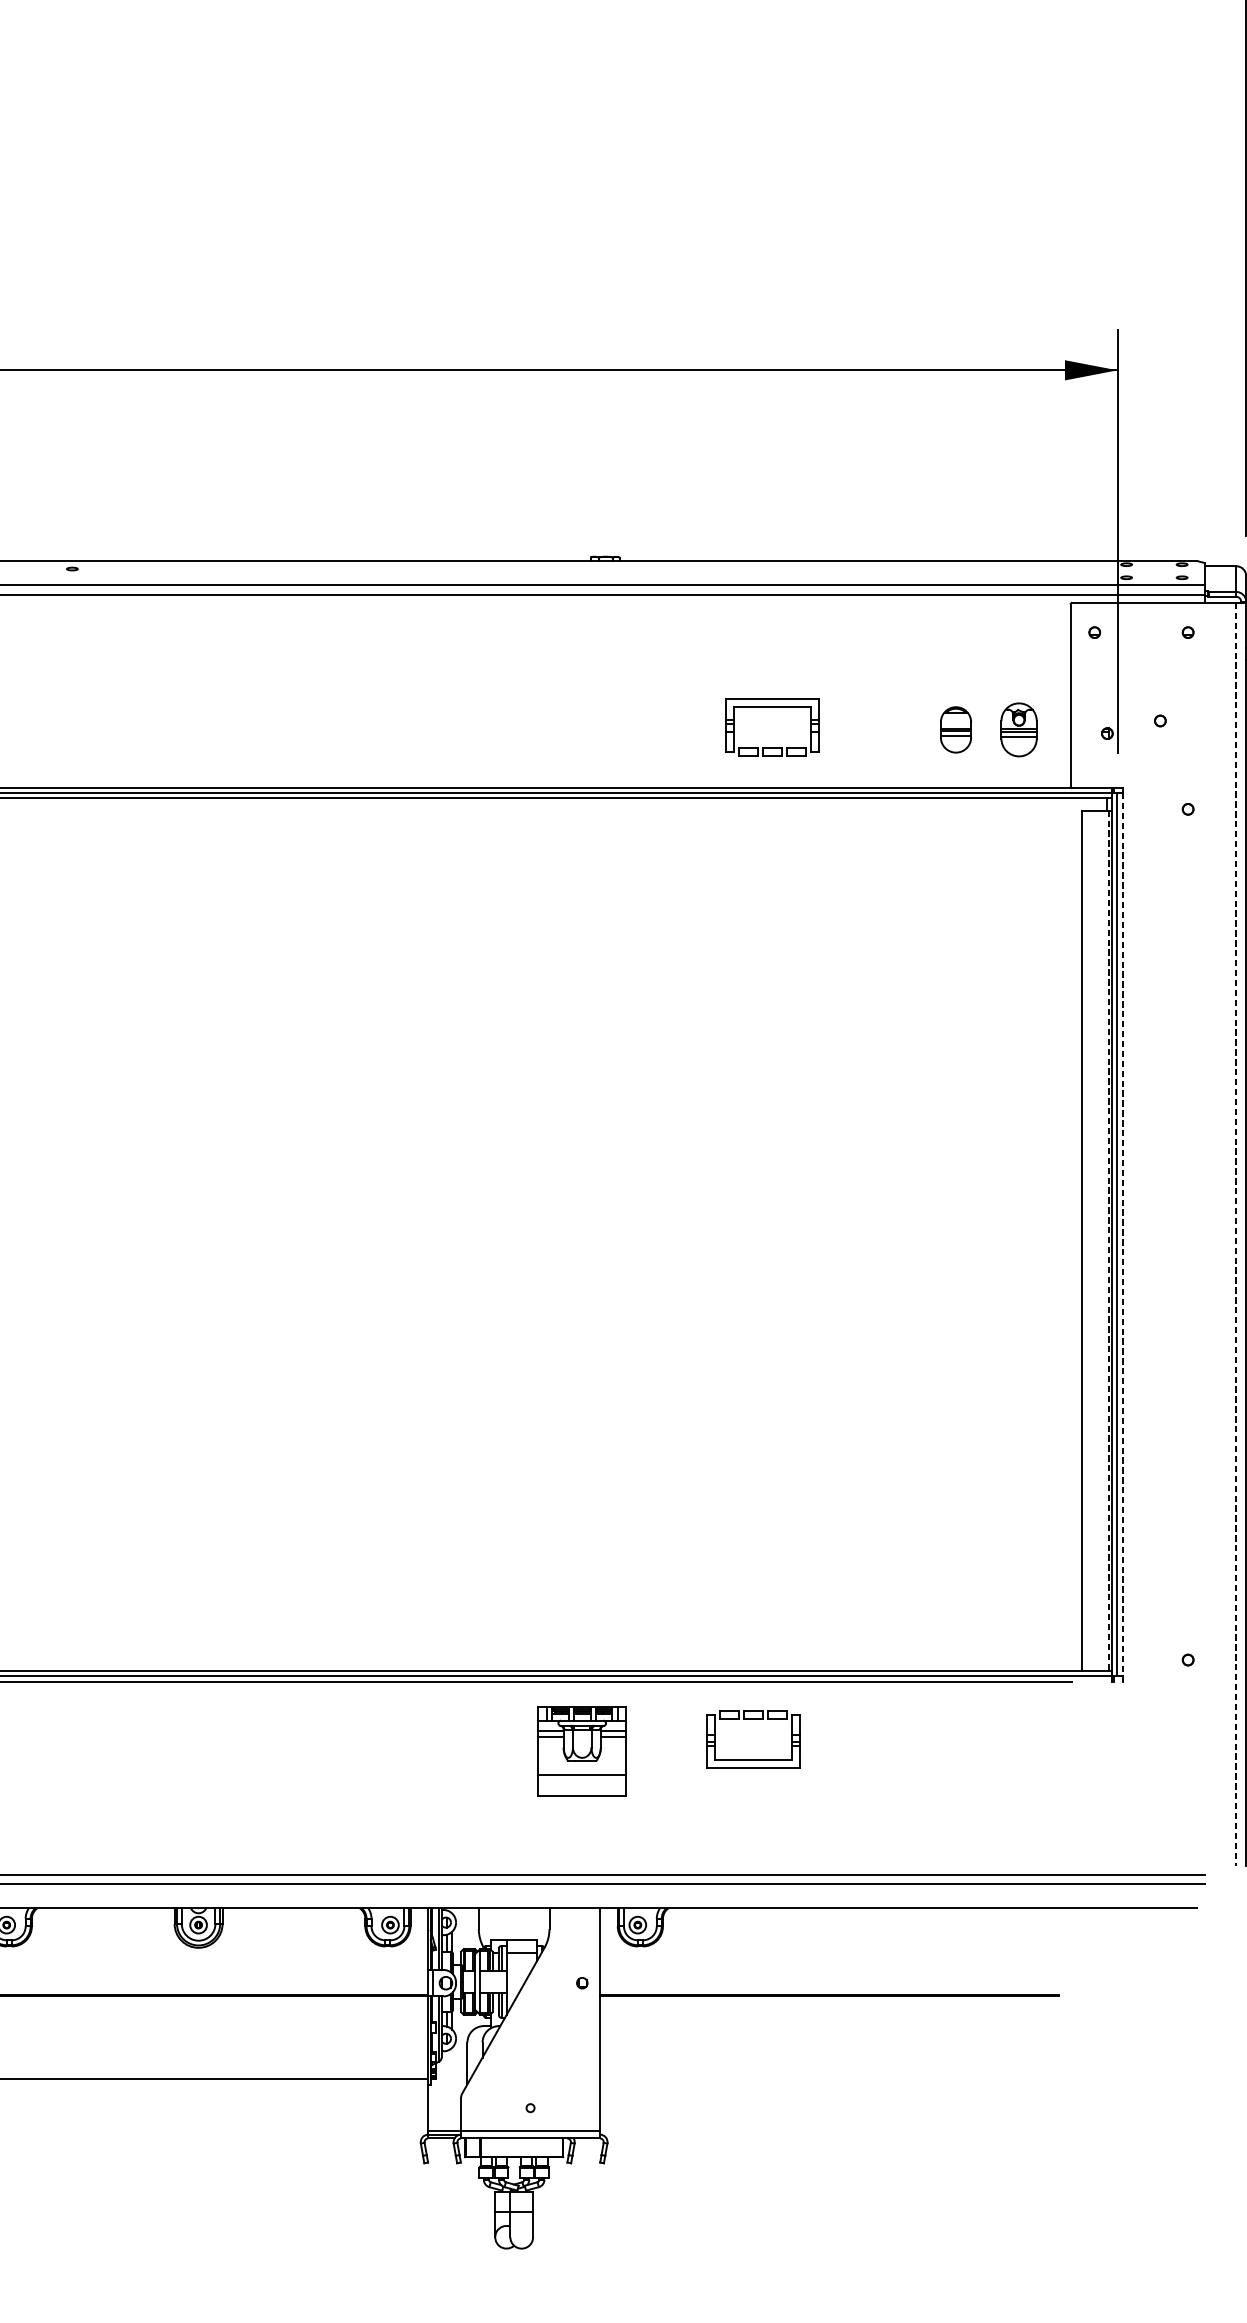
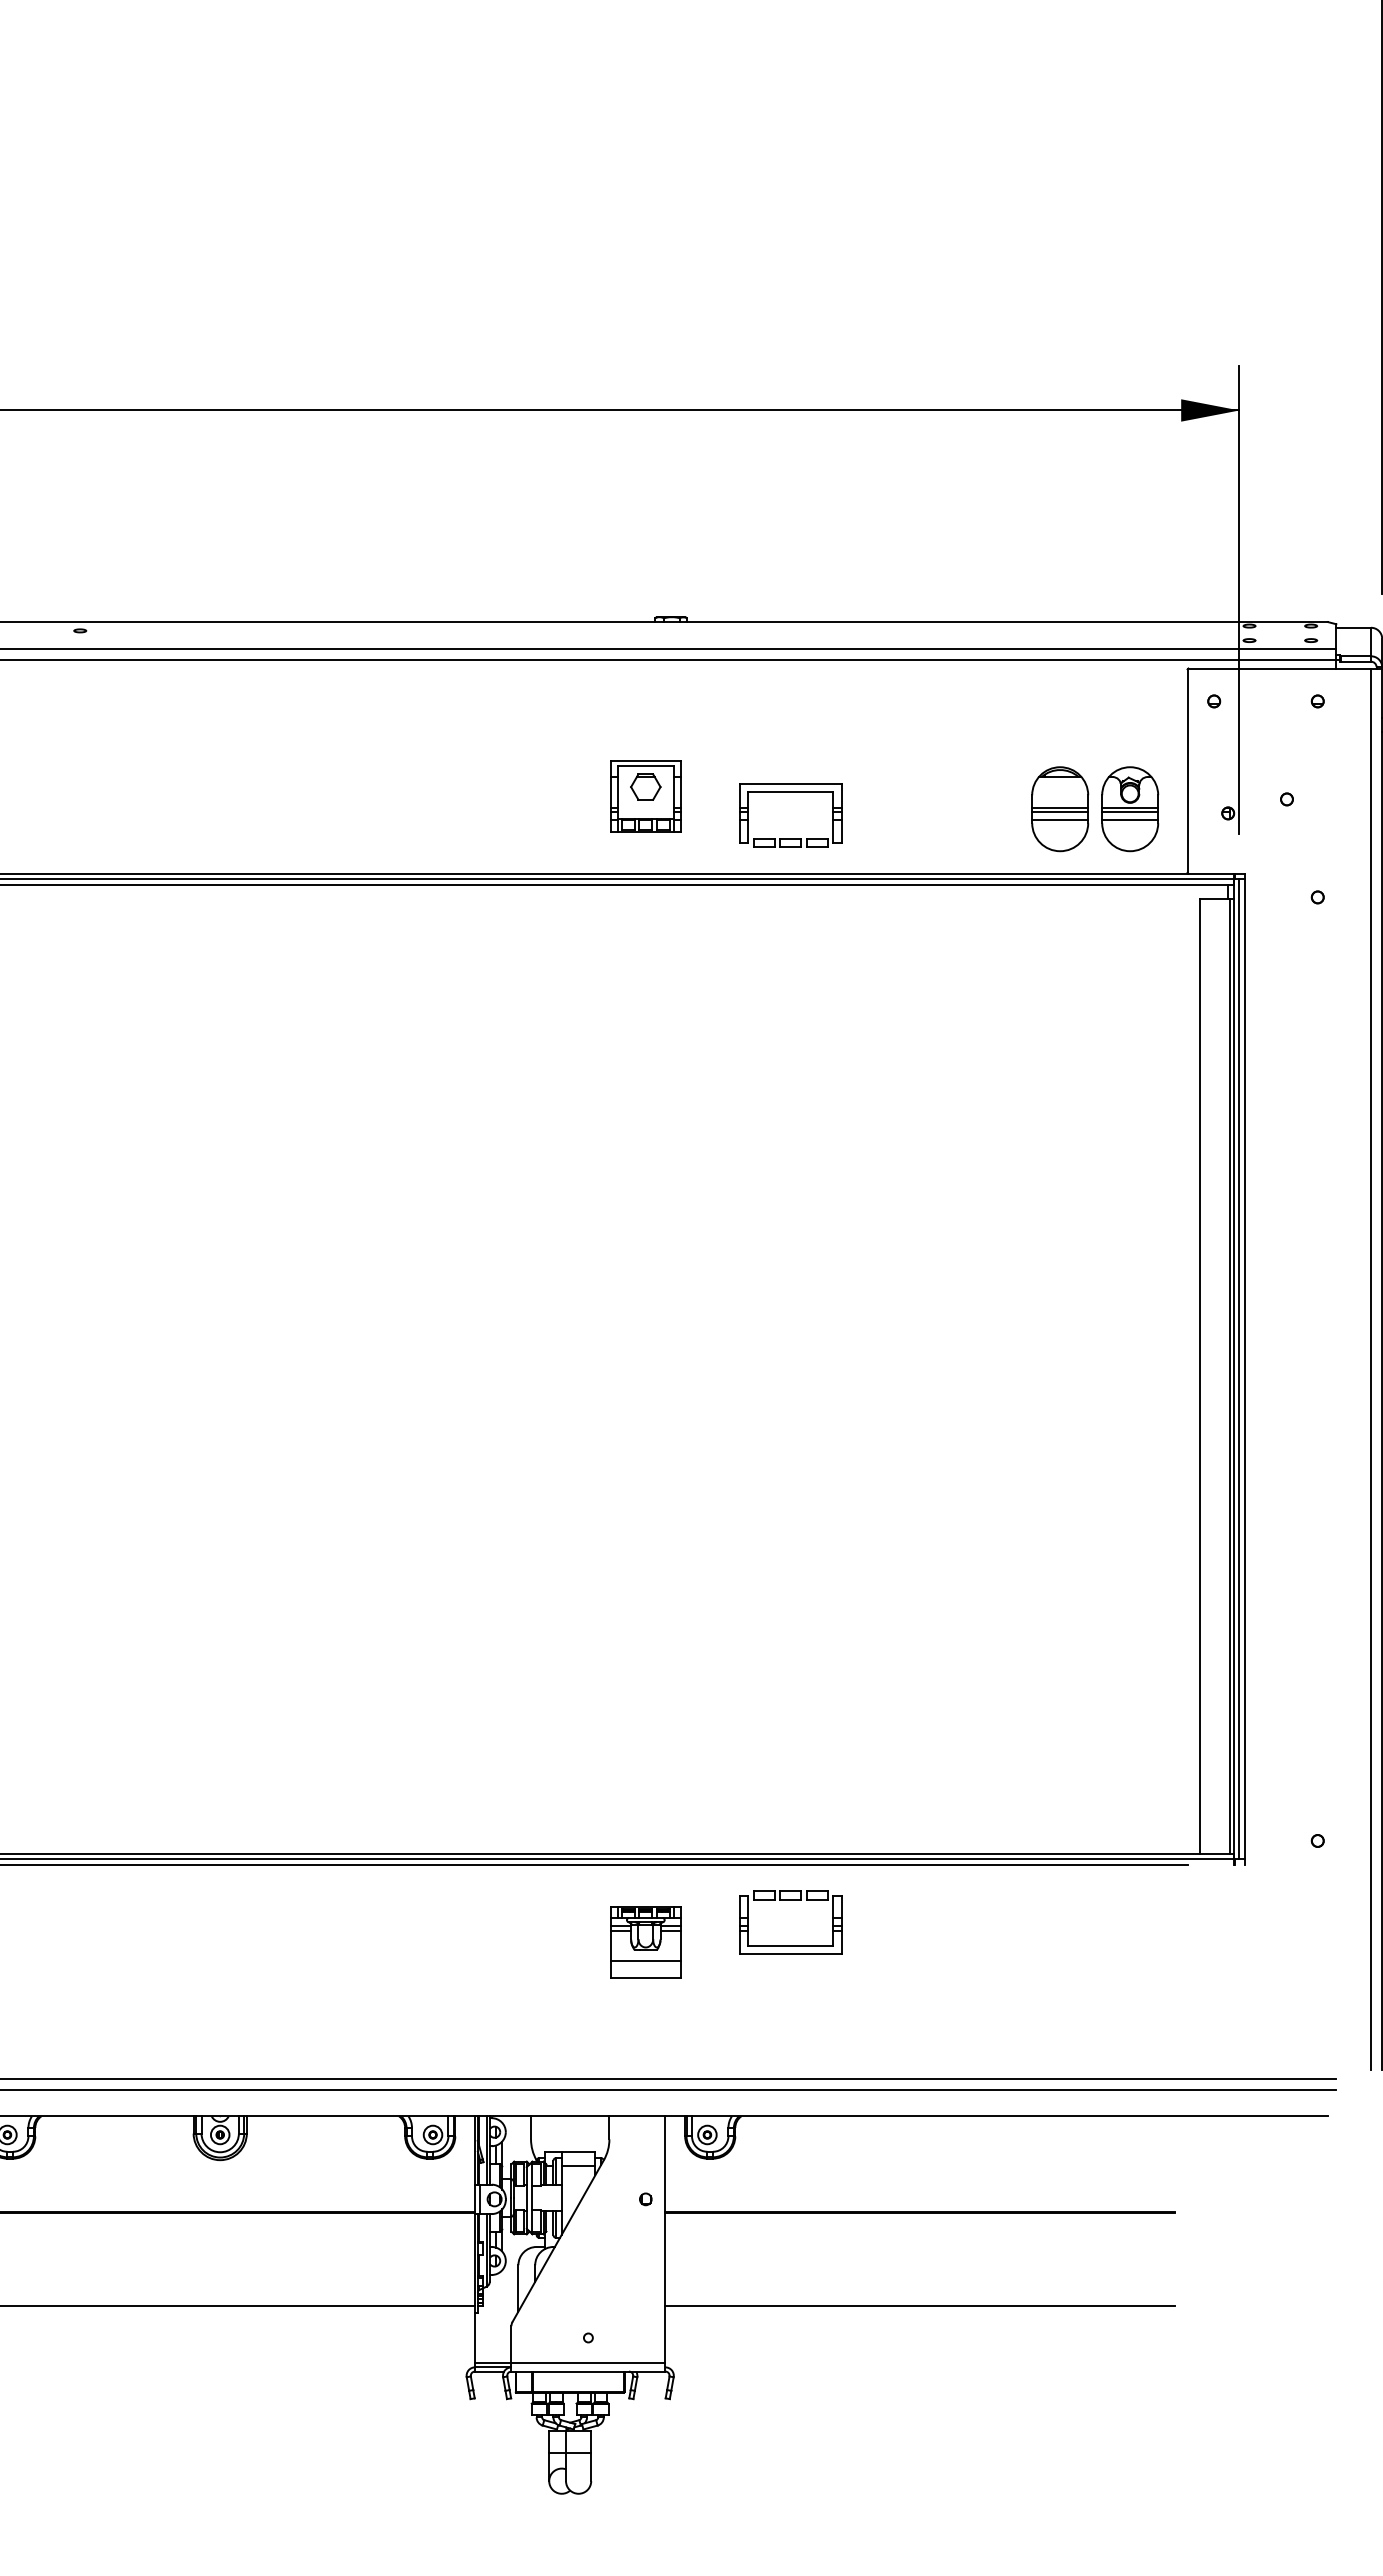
part: (772, 706) -> (790, 792), moved
part: (582, 718) -> (645, 796), added
part: (956, 730) -> (1060, 809), size x1.67
part: (1019, 730) -> (1130, 809), size x1.43
line: (1122, 1234) -> (1245, 1369), dashed -> solid
line: (1235, 1234) -> (1370, 1369), dashed -> solid
line: (1108, 1241) -> (1229, 1376), dashed -> solid
part: (753, 1719) -> (790, 1900), moved
part: (582, 1751) -> (645, 1942), size x0.71
line: (829, 2078) -> (920, 2305), added

